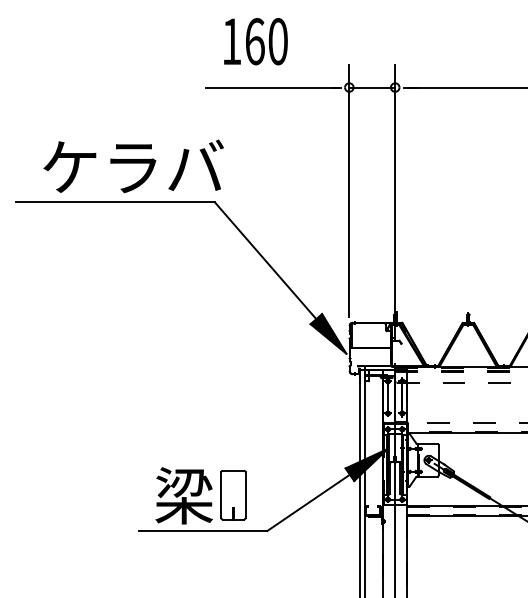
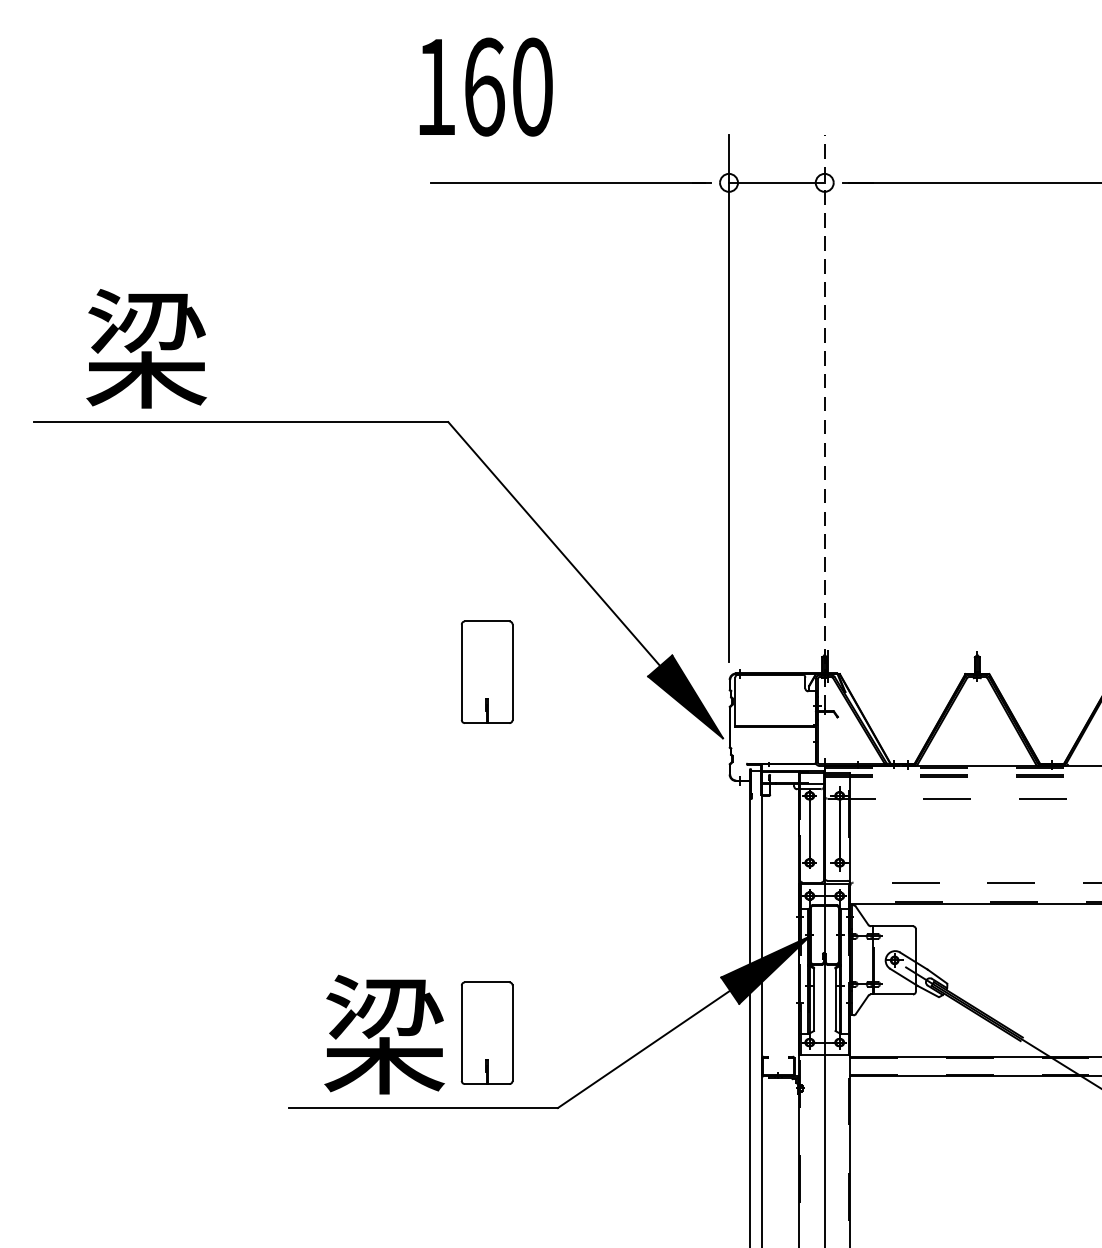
text: (255, 41) -> (485, 86), moved
text: (132, 166) -> (276, 347), ケラバ -> 梁
line: (395, 202) -> (825, 422), solid -> dashed
part: (233, 322) -> (487, 673), added

